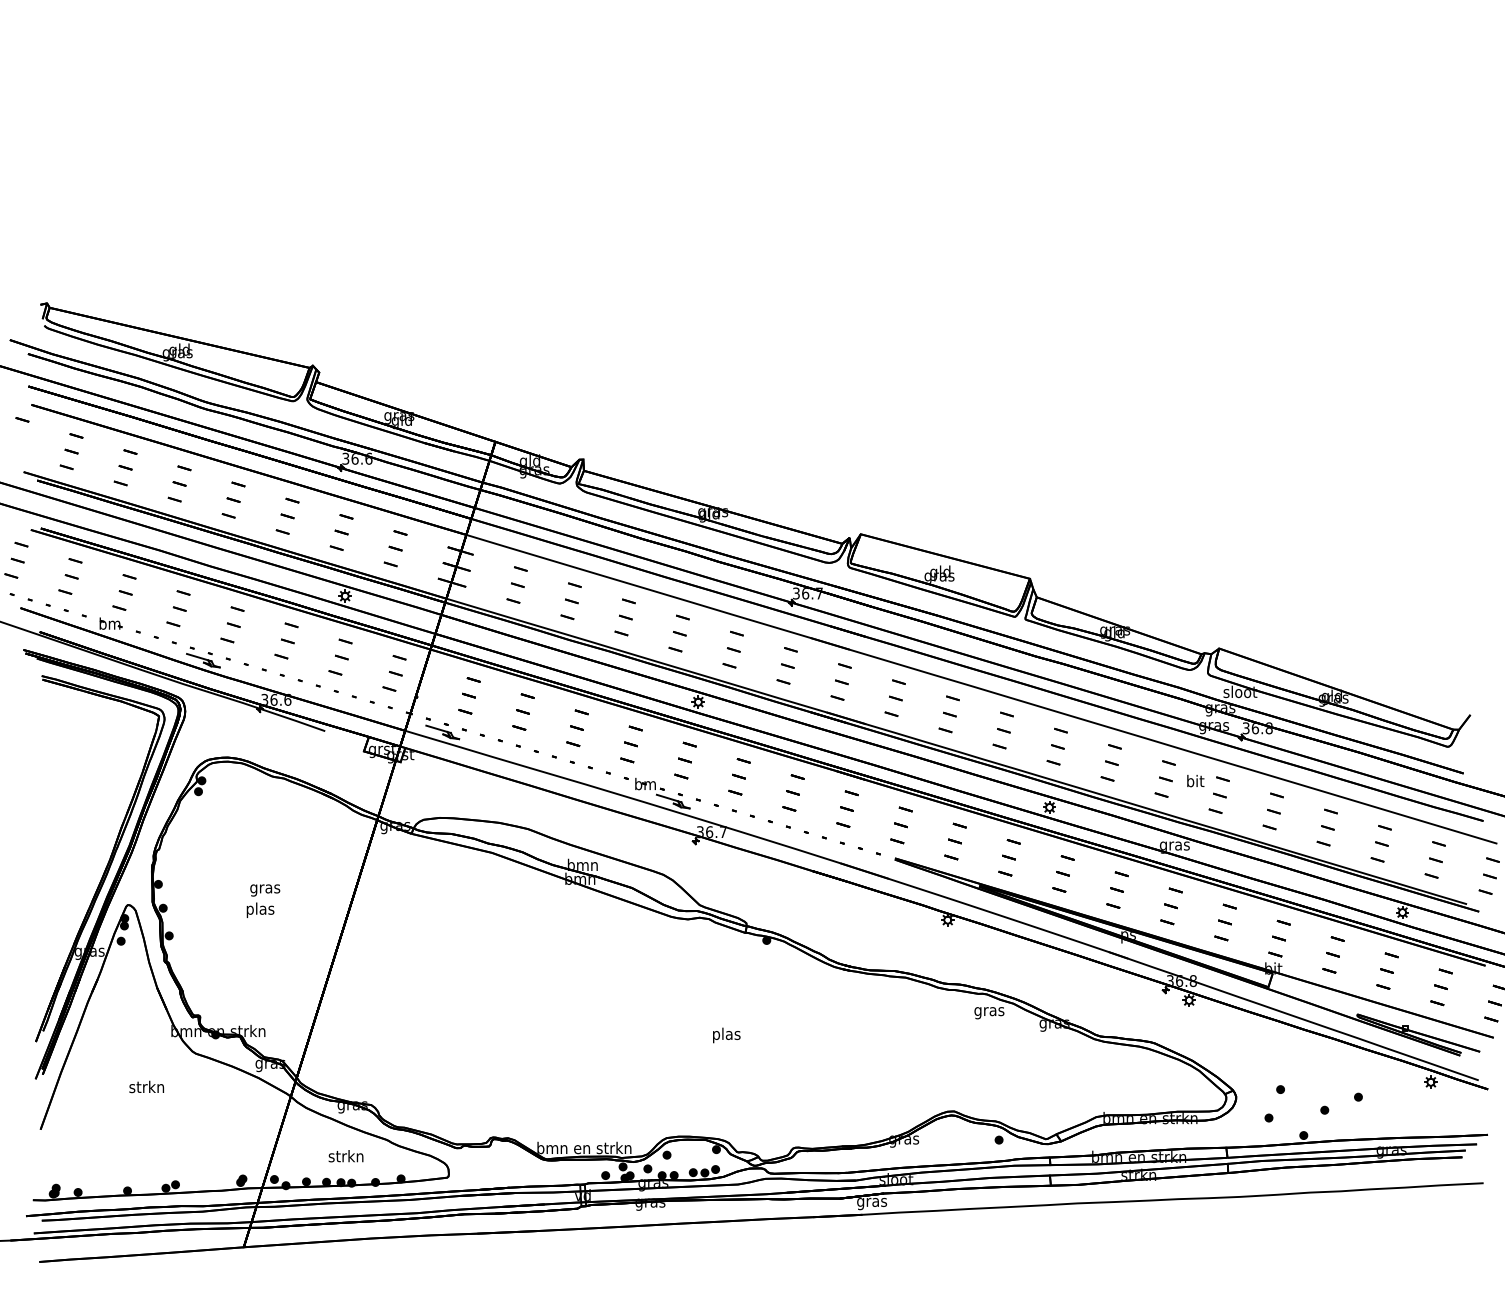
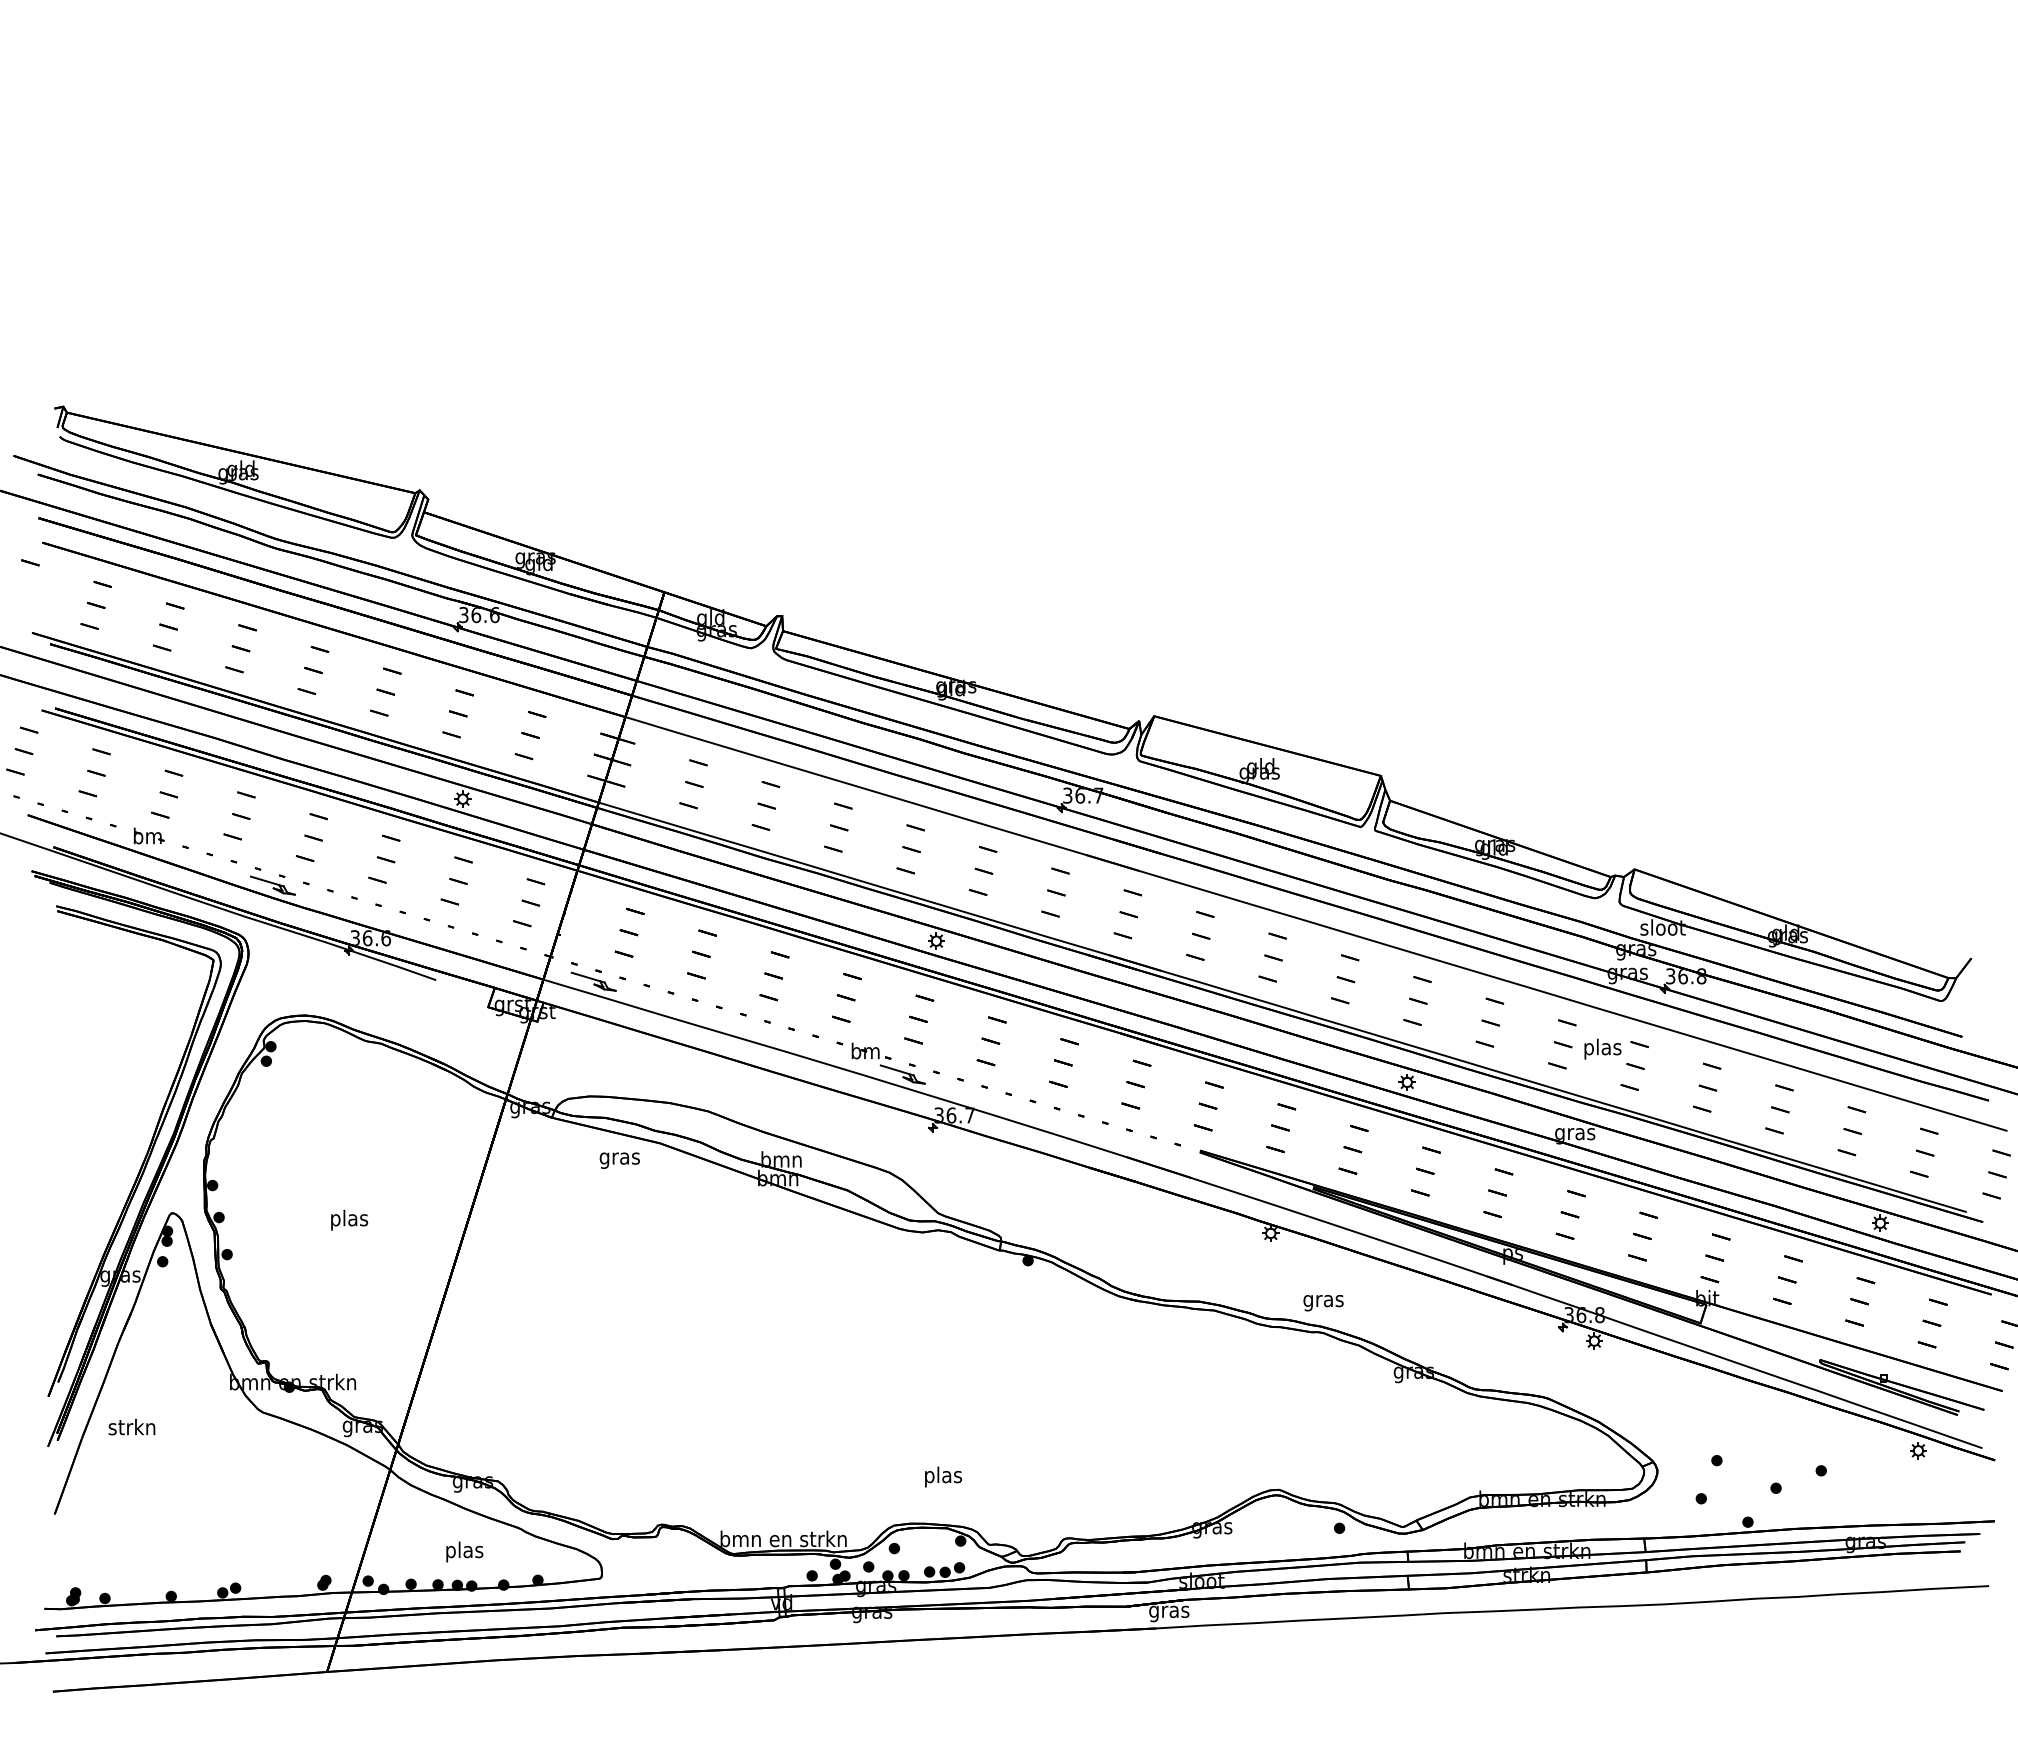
text: (1195, 782) -> (1602, 1048), bit -> plas
text: (264, 890) -> (619, 1160), moved
text: (989, 1013) -> (1323, 1303), moved
text: (726, 1035) -> (943, 1476), moved
text: (146, 1086) -> (131, 1426), moved
text: (345, 1157) -> (463, 1551), strkn -> plas

